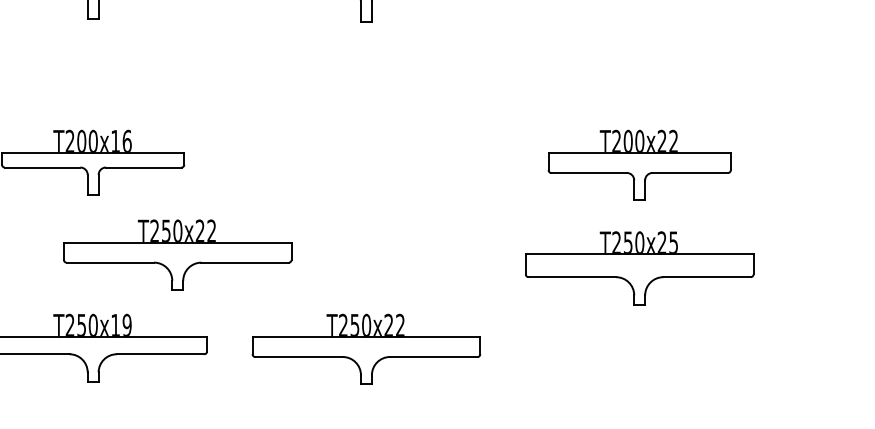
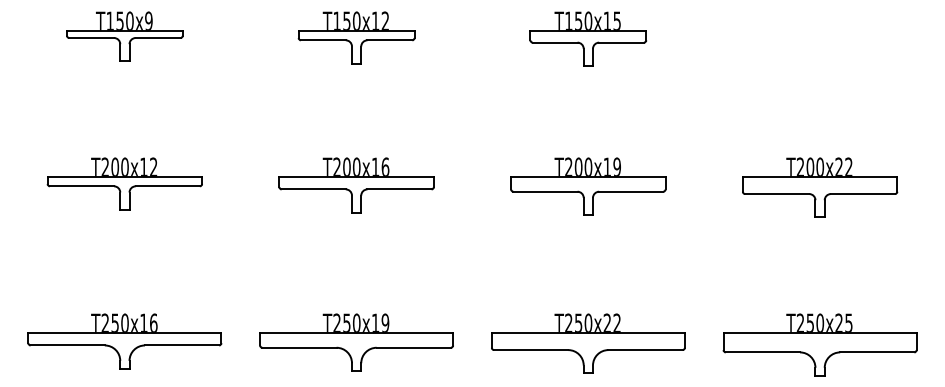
part: (366, 164) -> (588, 186), added
part: (177, 254) -> (428, 263), removed
part: (639, 267) -> (819, 344), moved

